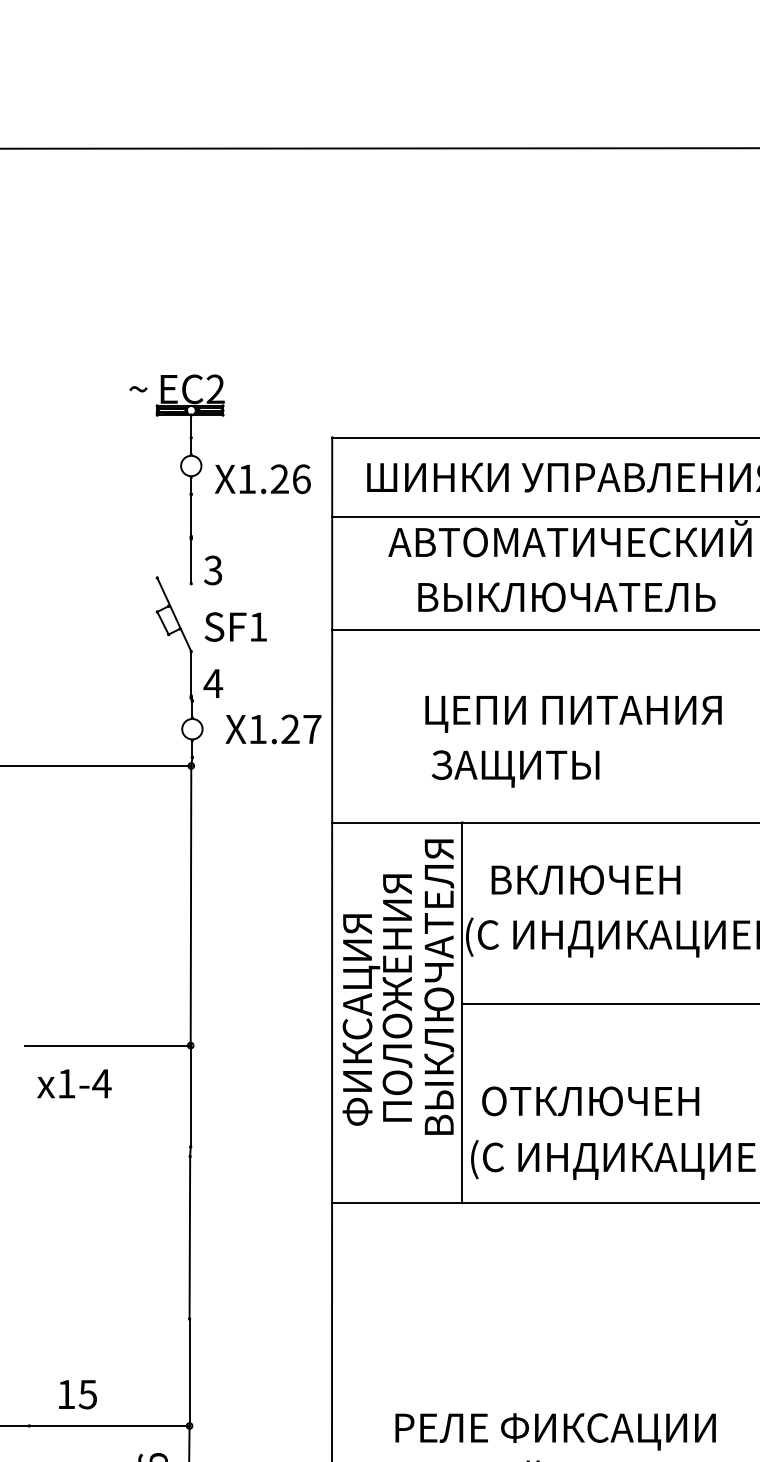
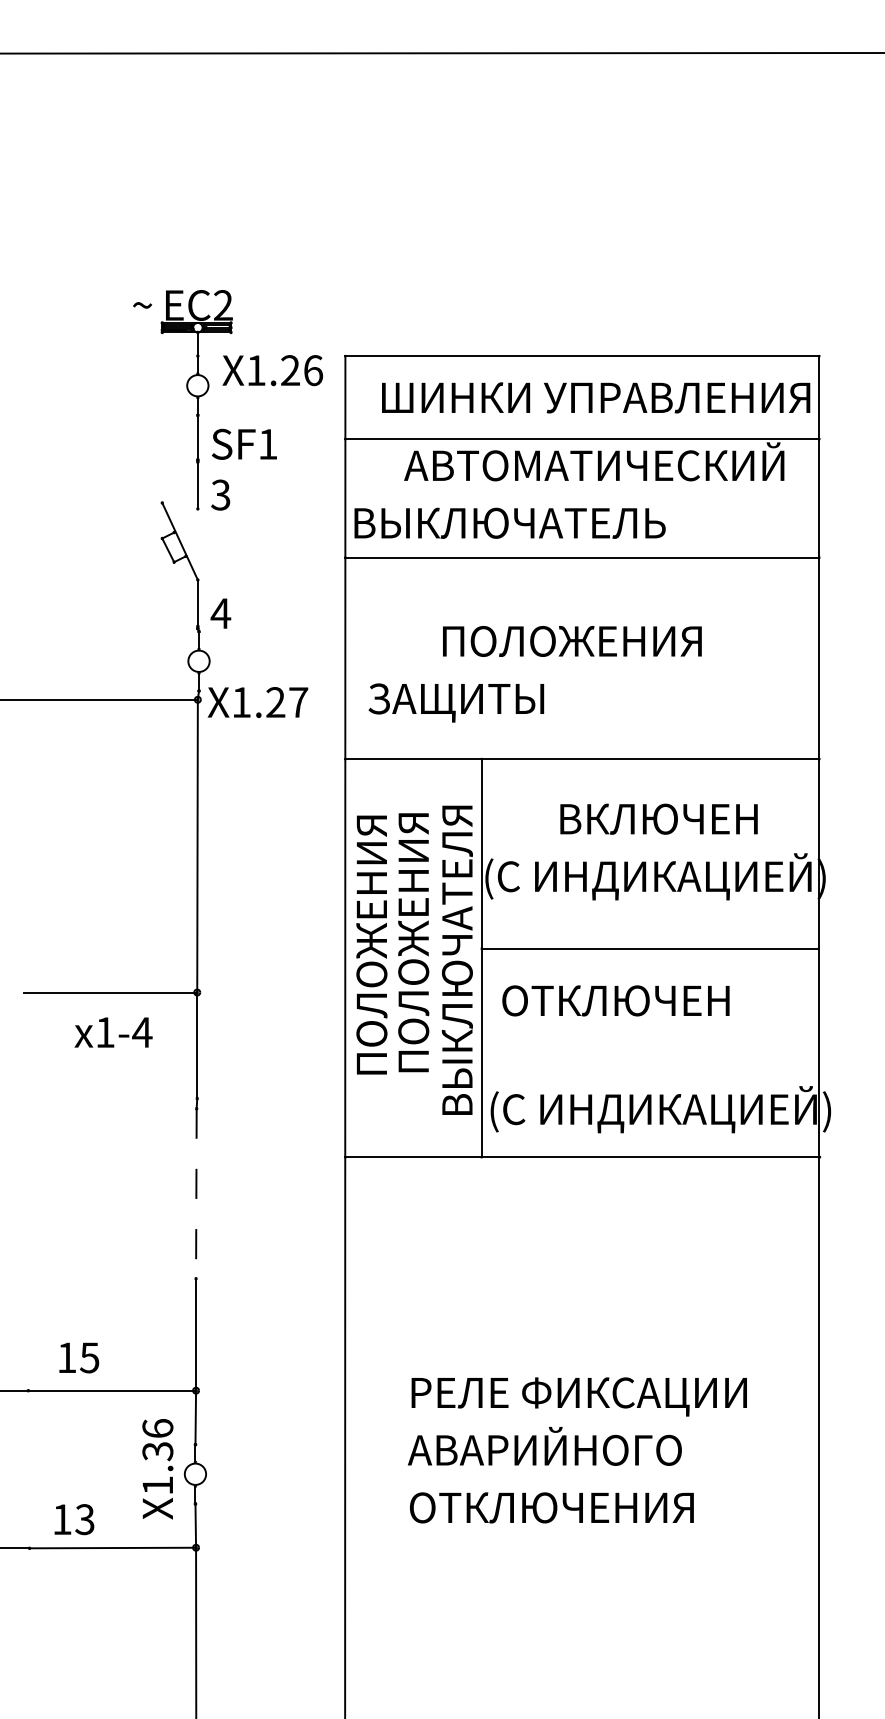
text: (262, 479) -> (272, 370), moved
text: (566, 596) -> (509, 522), moved
text: (235, 626) -> (244, 443), moved
text: (574, 714) -> (599, 645), ЦЕПИ ПИТАНИЯ -> ПОЛОЖЕНИЯ
text: (273, 729) -> (257, 702), moved
text: (515, 768) -> (456, 702), moved
text: (585, 879) -> (658, 818), moved
text: (438, 986) -> (456, 959), moved
text: (360, 1000) -> (375, 945), ФИКСАЦИЯ -> ПОЛОЖЕНИЯ
text: (74, 1083) -> (113, 1032), moved
text: (590, 1100) -> (615, 1000), moved
line: (189, 1238) -> (196, 1194), solid -> dashed

